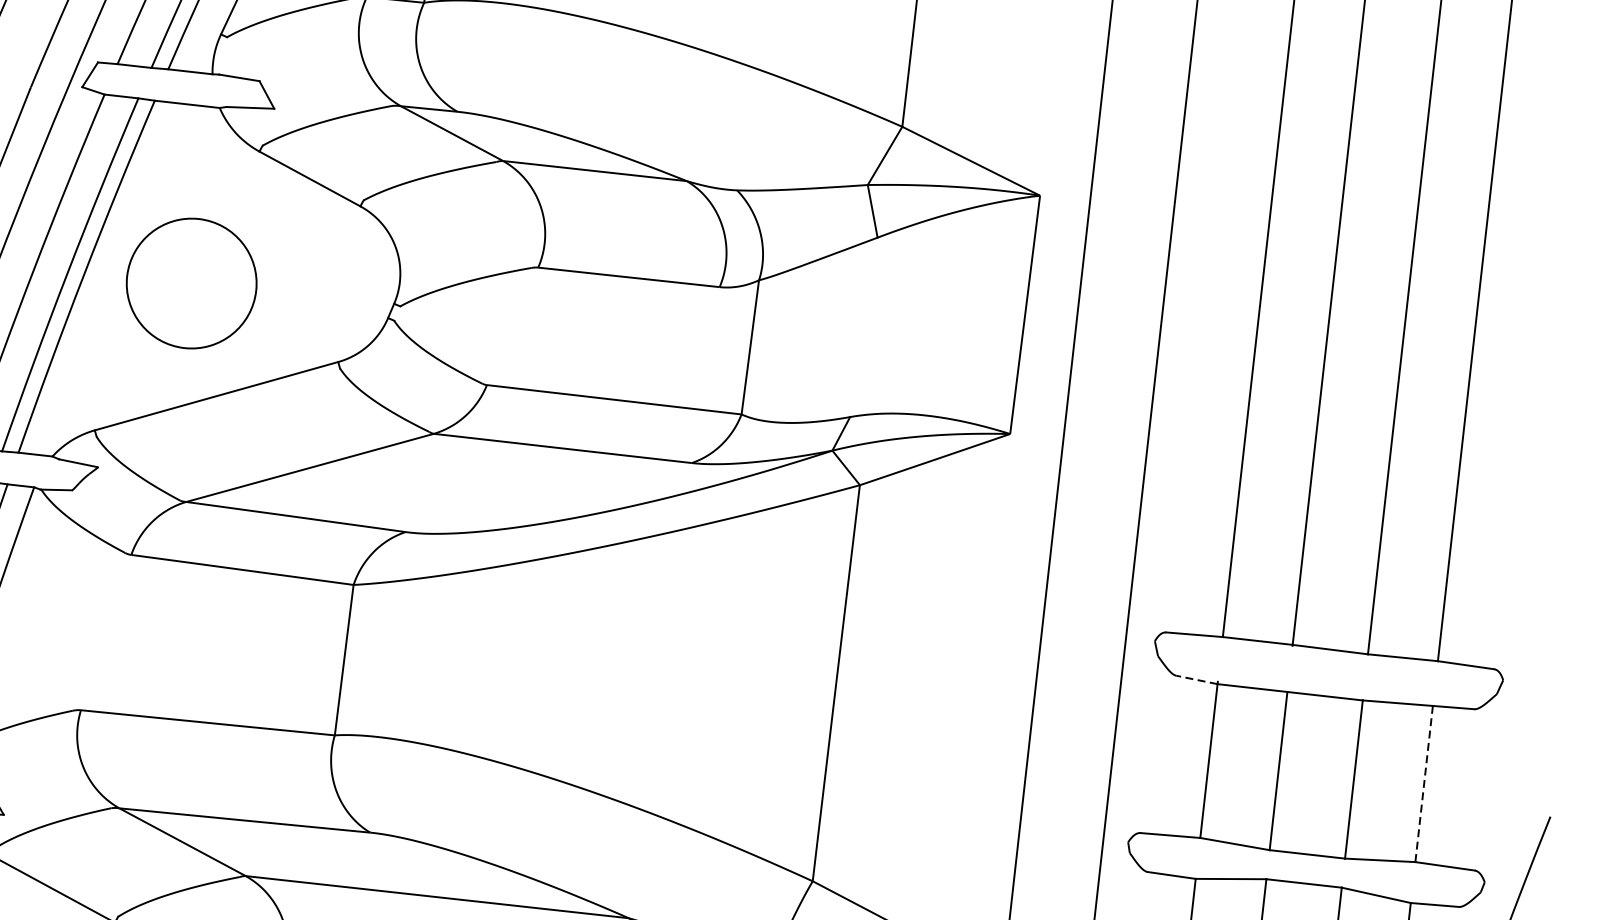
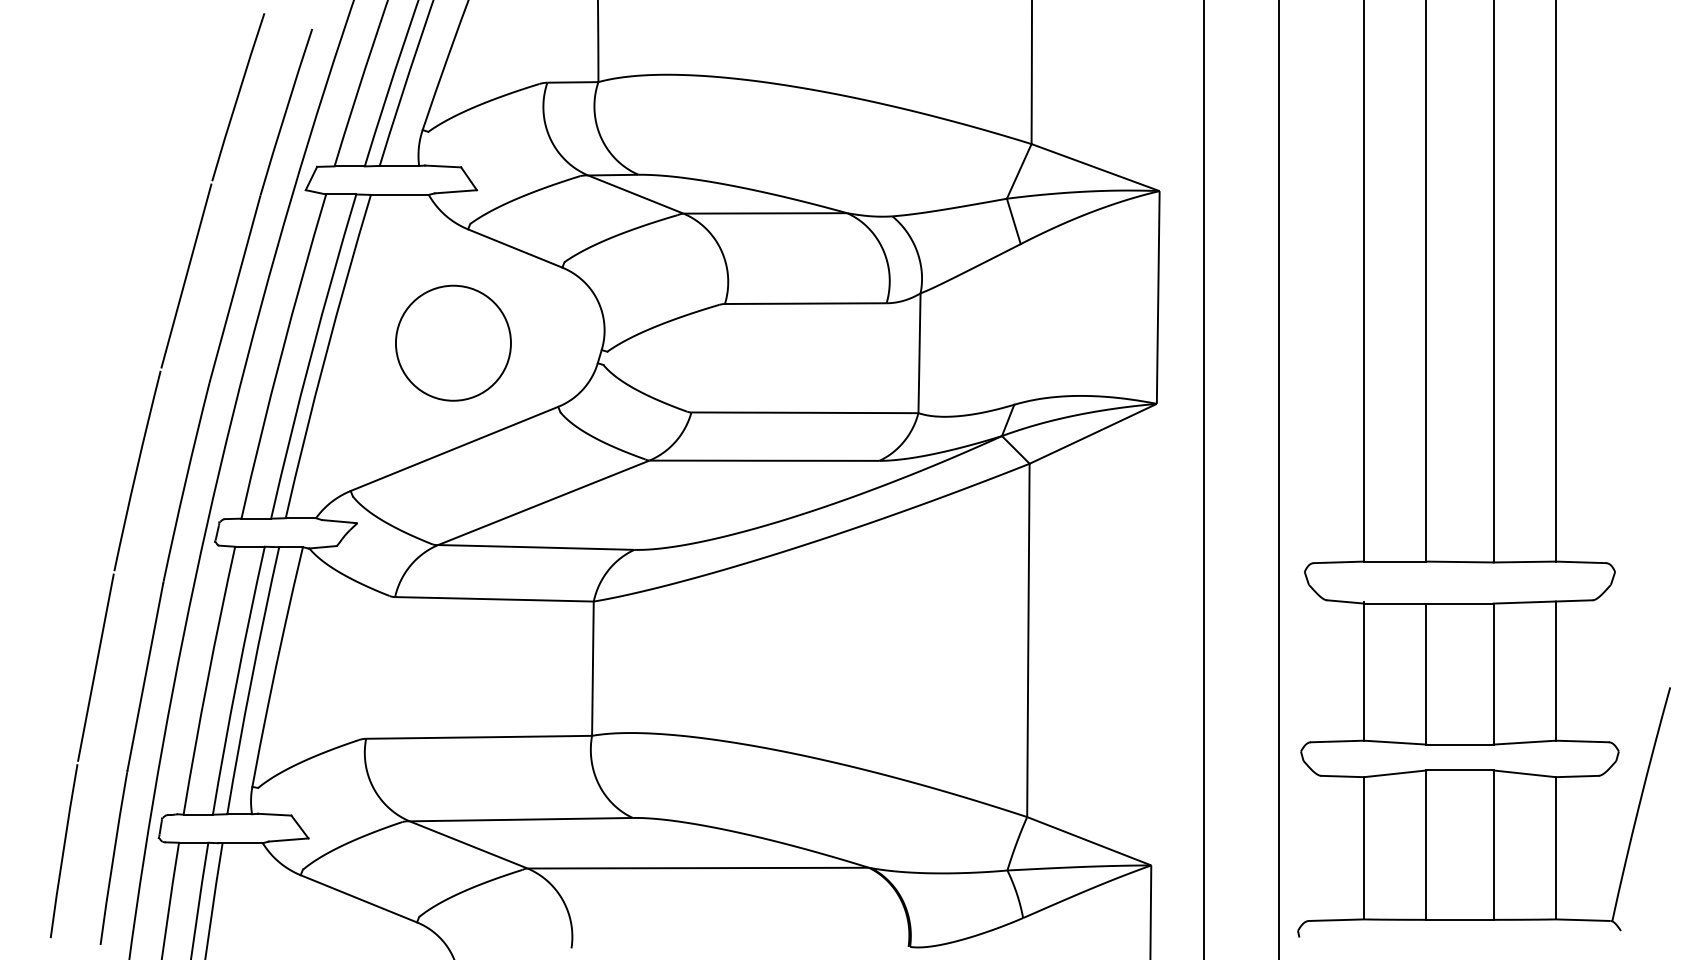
circle: (191, 282) -> (453, 342), moved
line: (1196, 679) -> (1345, 601), dashed -> solid
line: (1423, 784) -> (1555, 671), dashed -> solid

